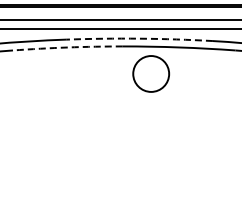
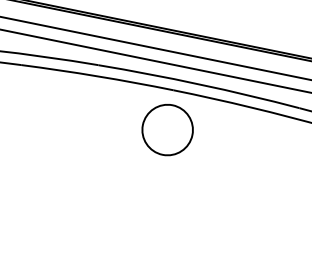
arc: (139, 38) -> (198, 84), dashed -> solid
arc: (67, 47) -> (97, 76), dashed -> solid
circle: (150, 73) -> (166, 129), moved

